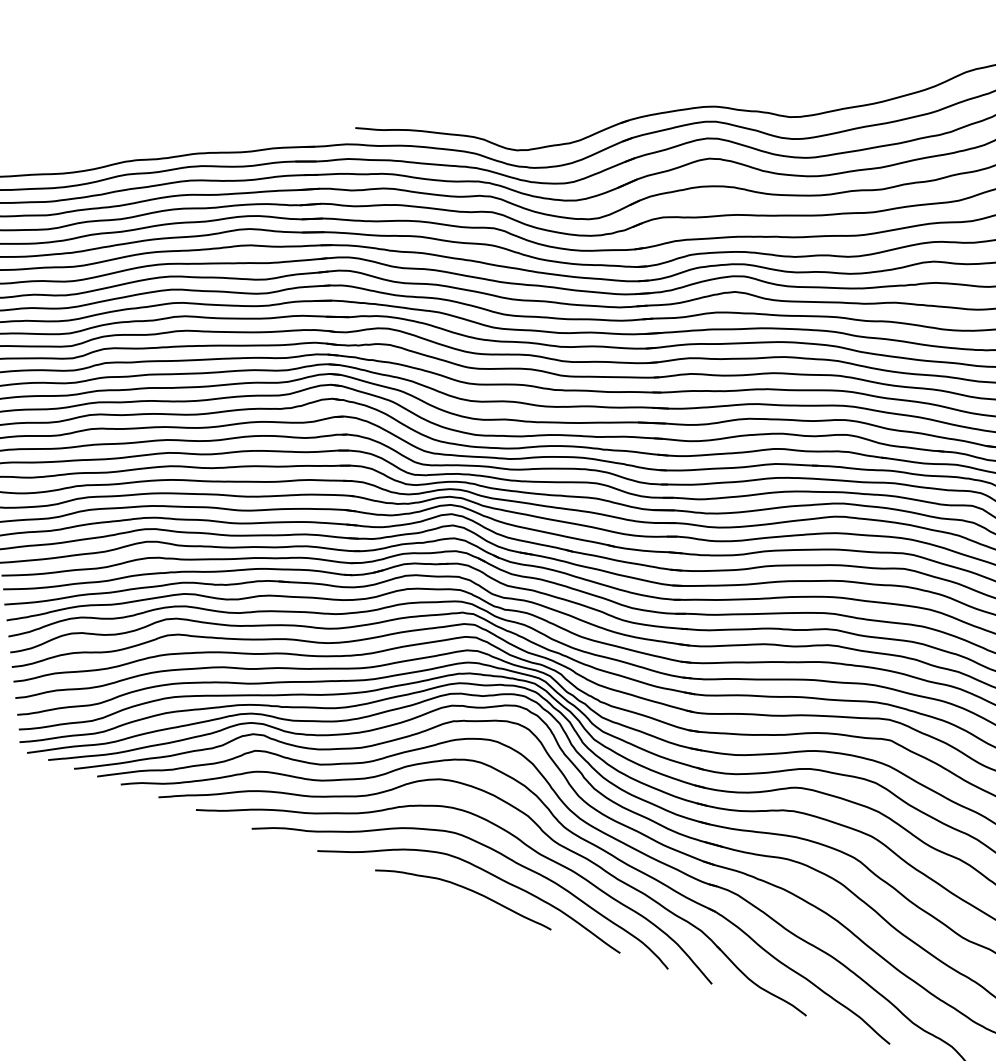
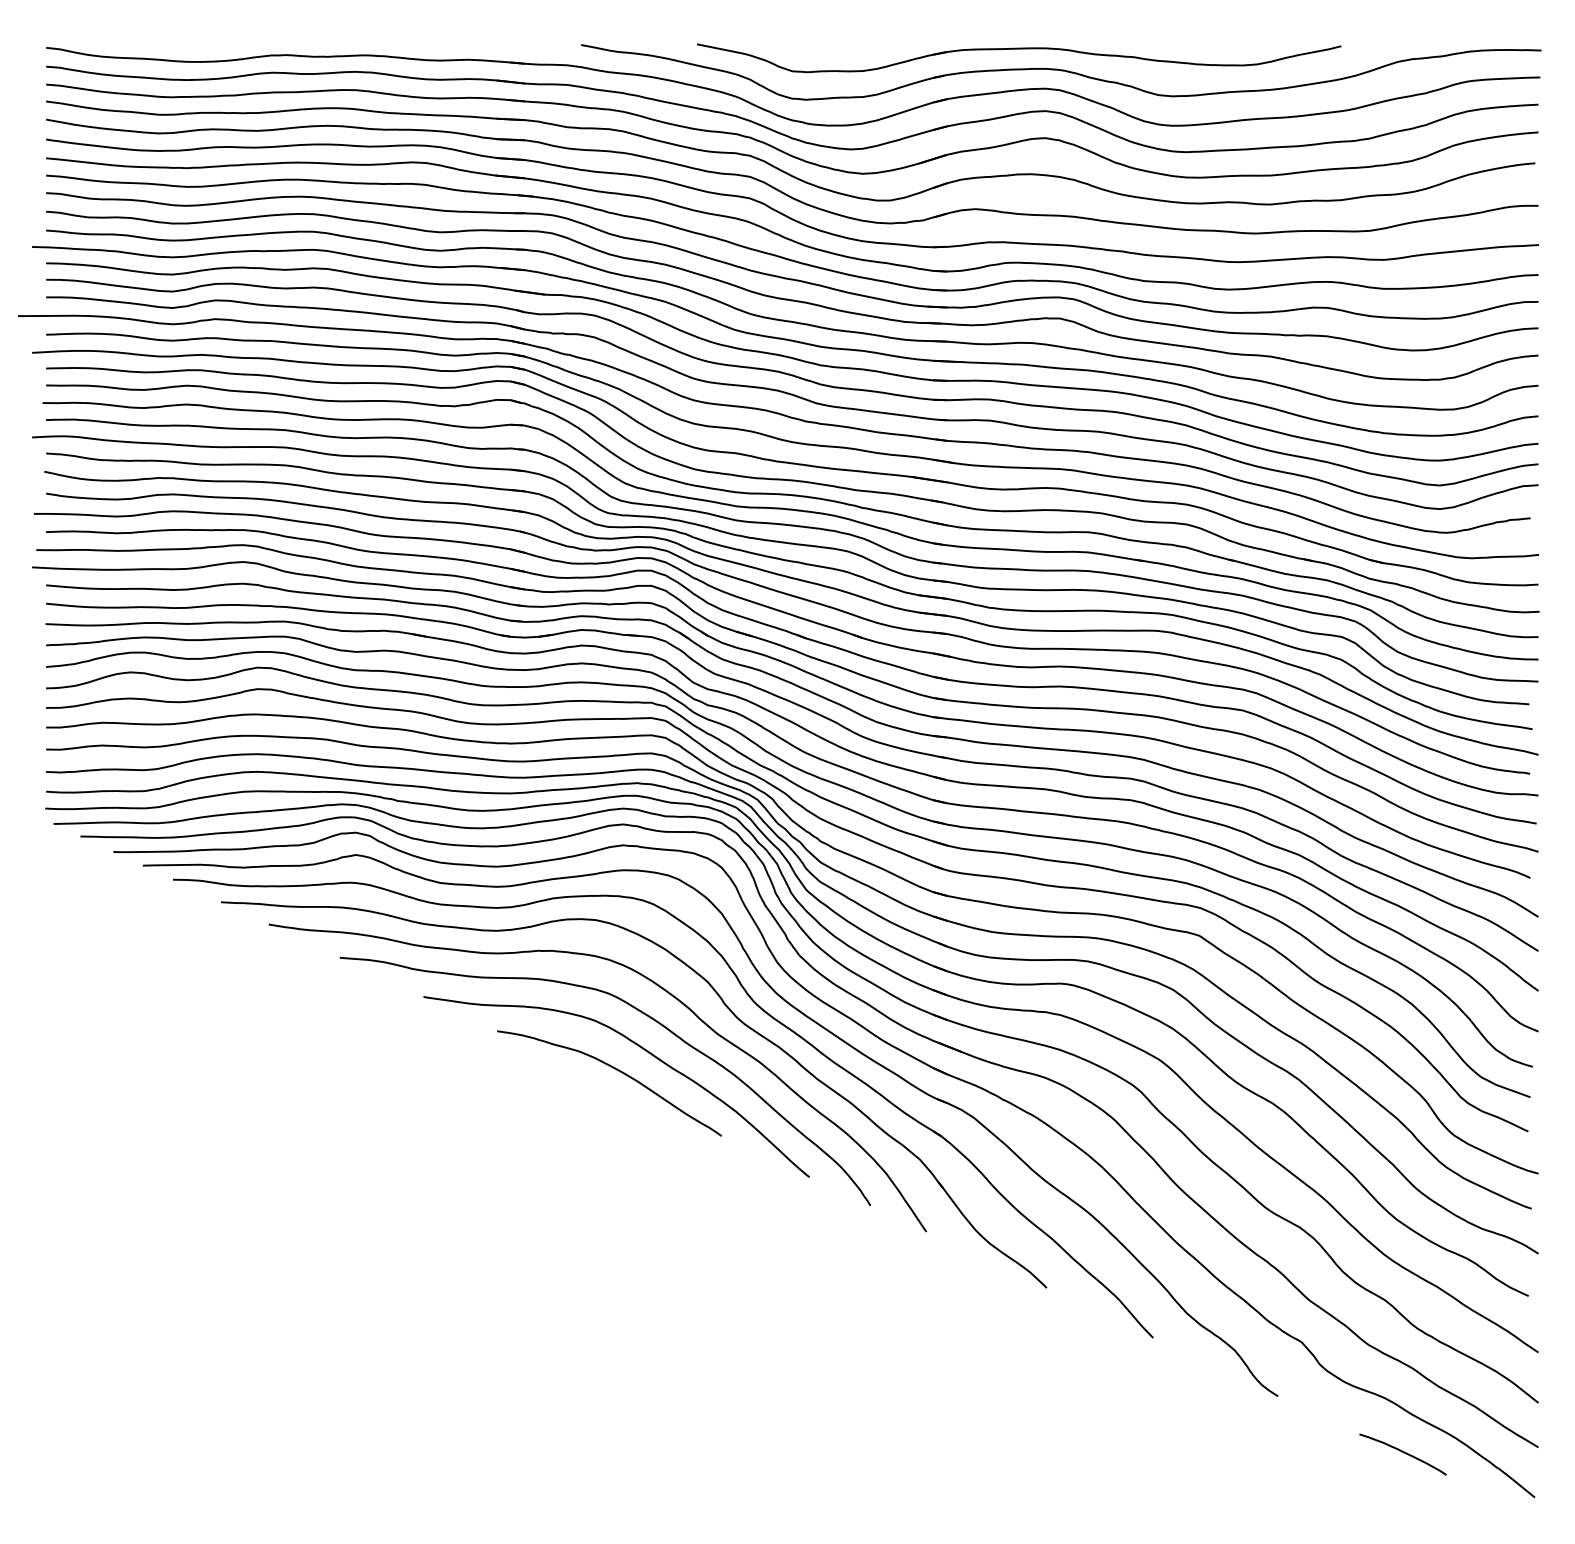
part: (682, 94) -> (1019, 49), added

